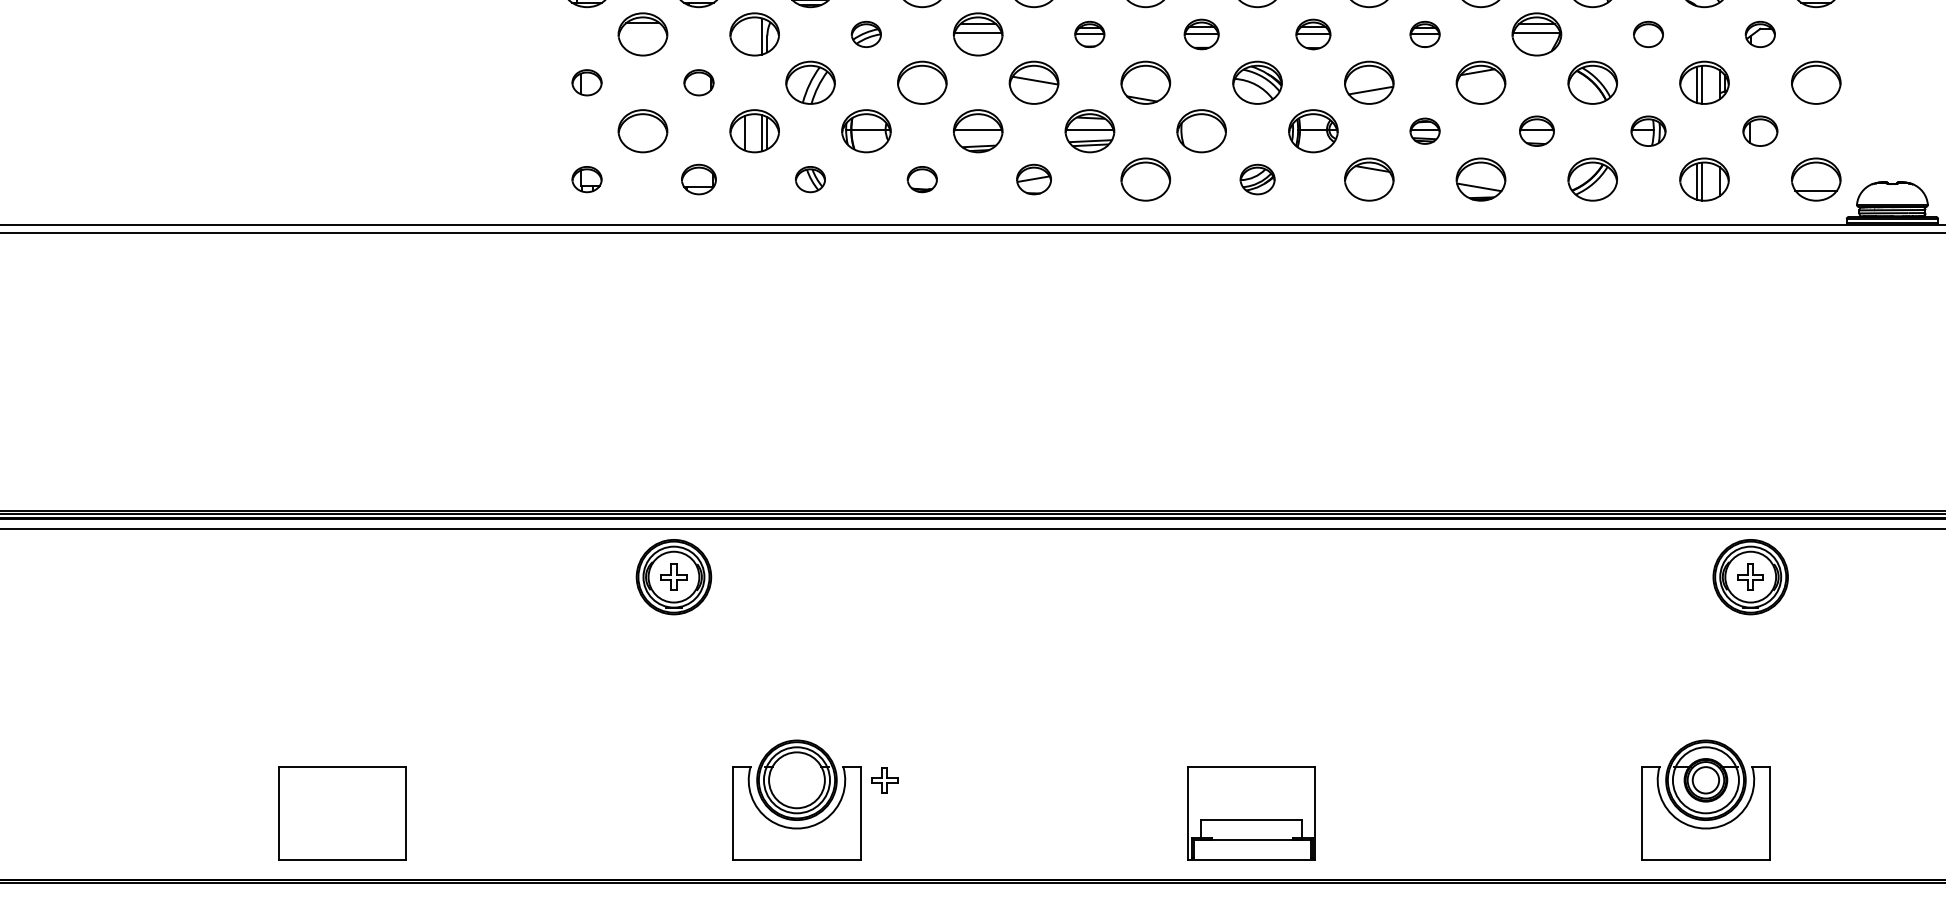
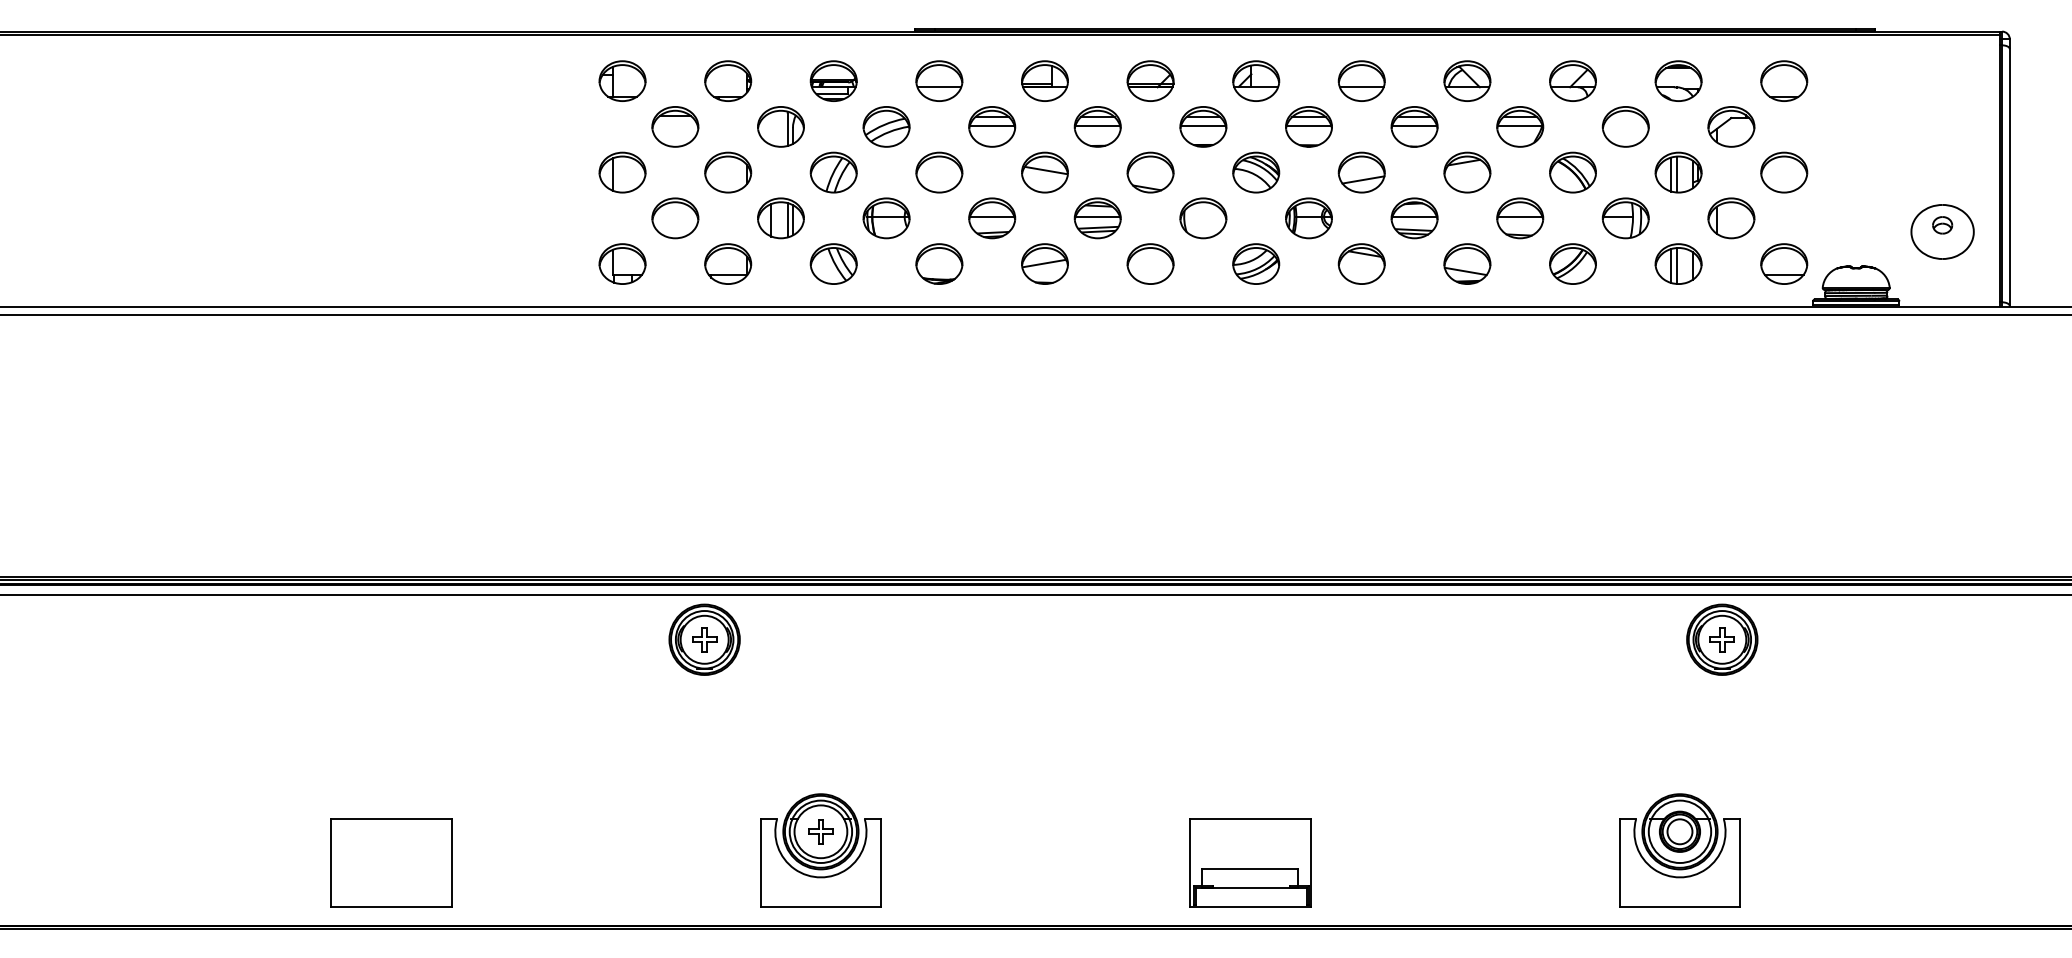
part: (866, 34) -> (886, 126), size x1.67
part: (1089, 34) -> (1097, 126), size x1.67
part: (1201, 34) -> (1203, 126), size x1.43
part: (1312, 34) -> (1308, 126), size x1.43
part: (1425, 34) -> (1414, 126), size x1.67
part: (1648, 34) -> (1625, 126), size x1.67
part: (1760, 34) -> (1731, 126), size x1.67
part: (587, 82) -> (622, 172), size x1.67
part: (699, 82) -> (728, 172), size x1.67
part: (1425, 131) -> (1414, 218), size x1.67
part: (1537, 131) -> (1520, 218), size x1.43
part: (1648, 131) -> (1625, 218), size x1.43
part: (1760, 131) -> (1731, 218), size x1.43
part: (587, 178) -> (622, 263), size x1.67
part: (699, 178) -> (728, 263), size x1.43
part: (810, 178) -> (833, 263), size x1.67
part: (922, 178) -> (939, 263), size x1.67
part: (1033, 178) -> (1044, 263), size x1.43
part: (1257, 178) -> (1256, 263), size x1.43
part: (884, 779) -> (820, 831), moved

